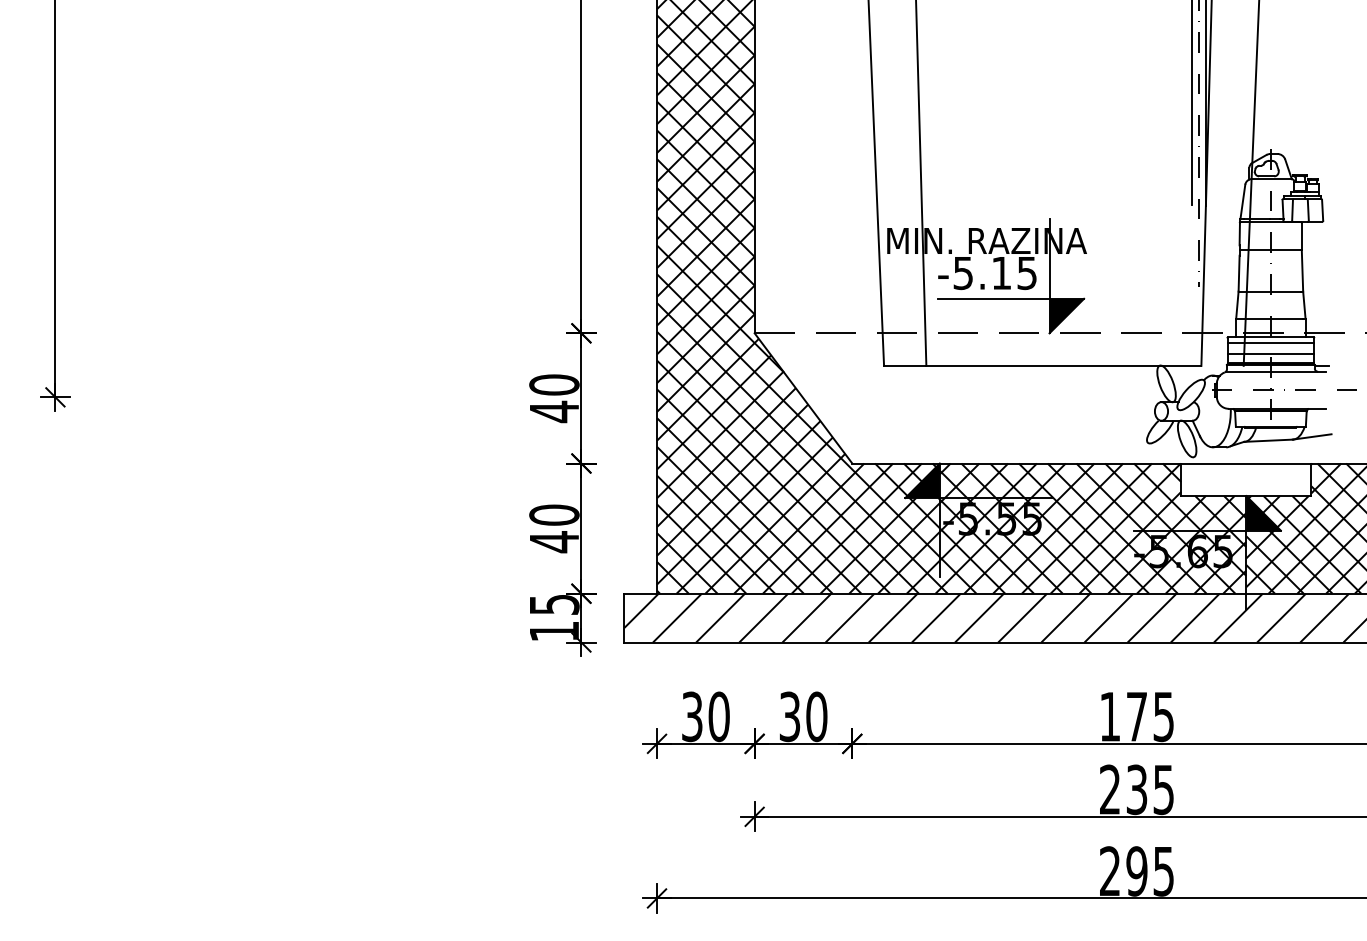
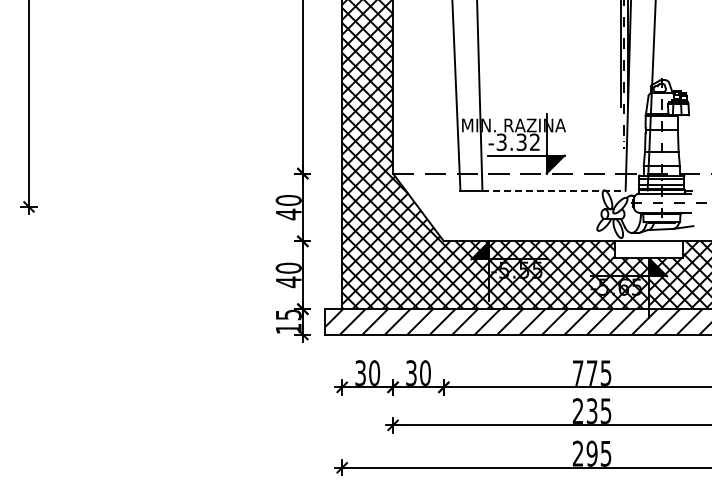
text: (995, 271) -> (518, 141), -5.15 -> -3.32
line: (1064, 365) -> (554, 190), solid -> dashed
text: (1110, 715) -> (578, 372), 175 -> 775

